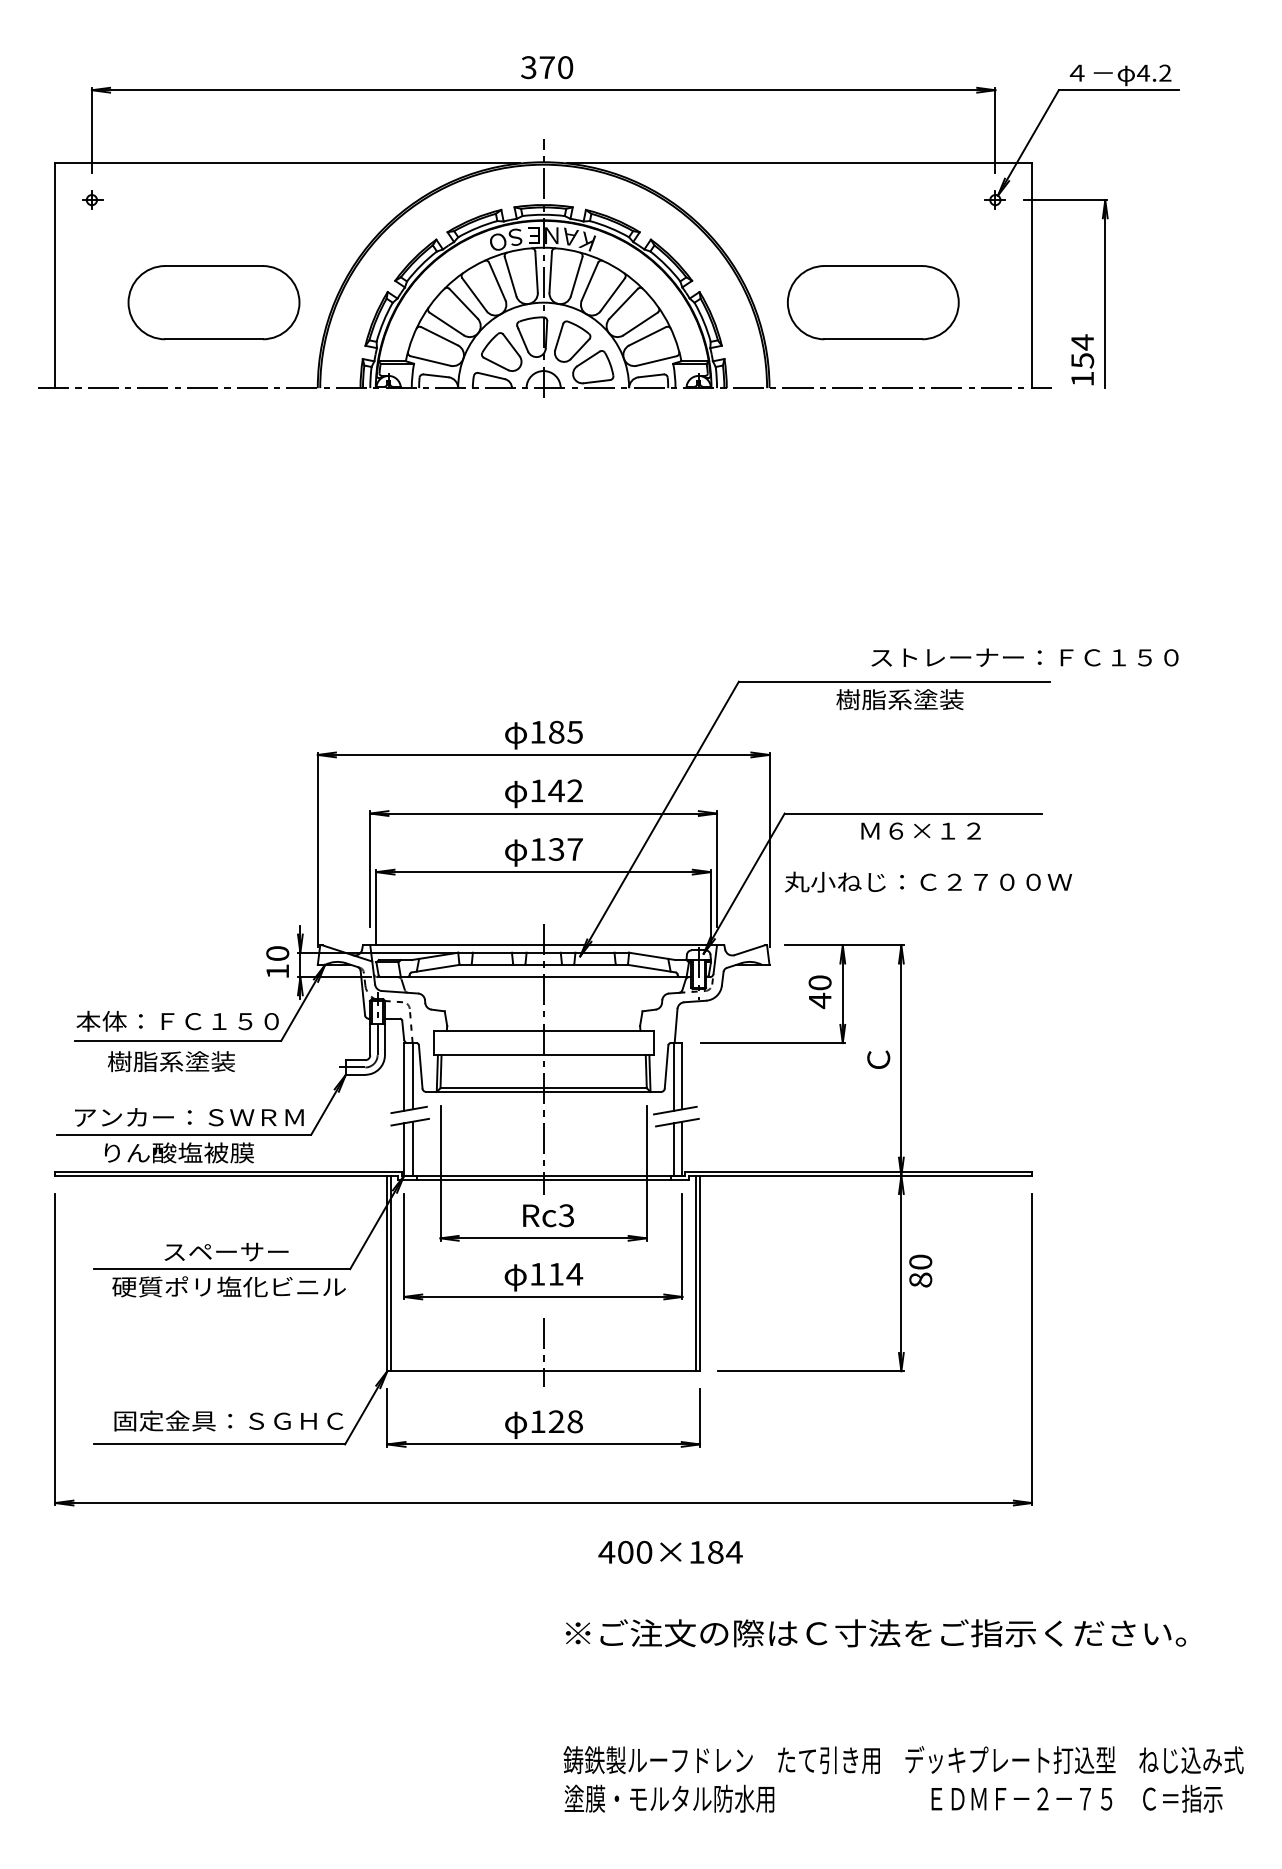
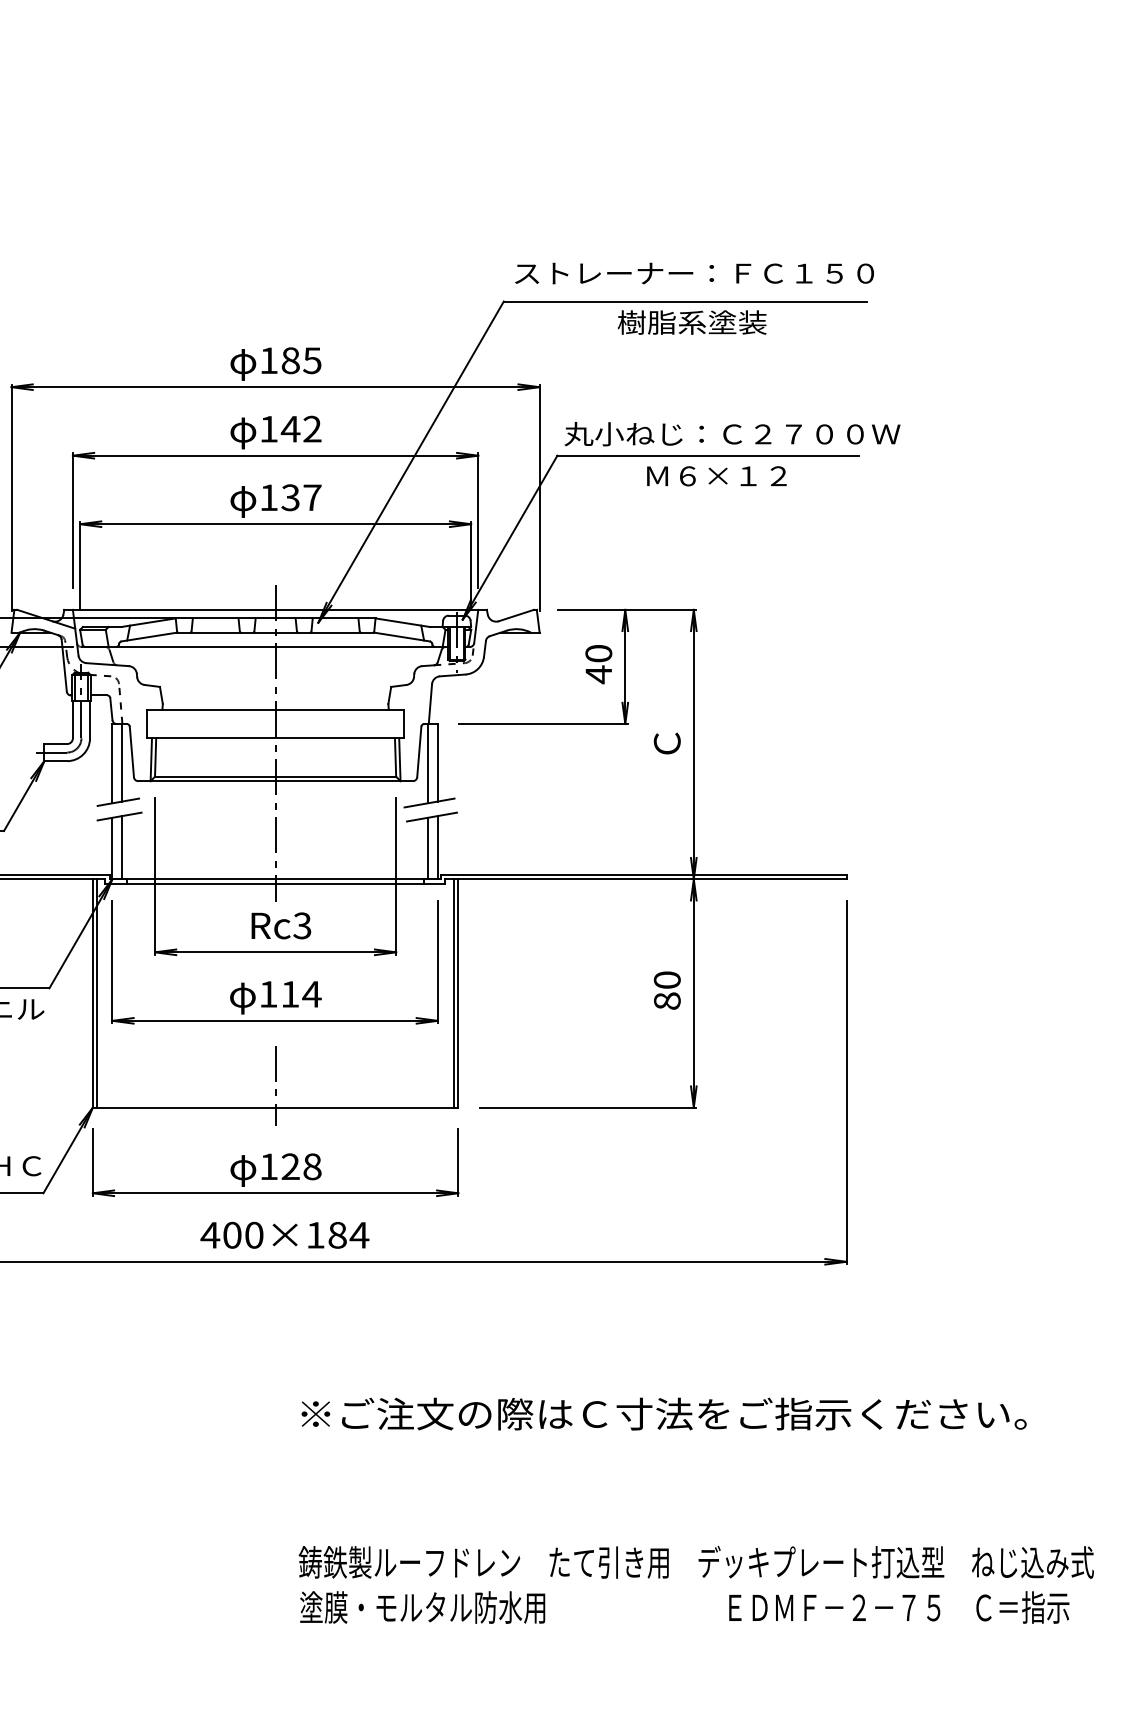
text: (1024, 657) -> (693, 273), moved
text: (928, 881) -> (732, 433), moved
text: (920, 1270) -> (667, 989), moved
text: (670, 1551) -> (284, 1234), moved

